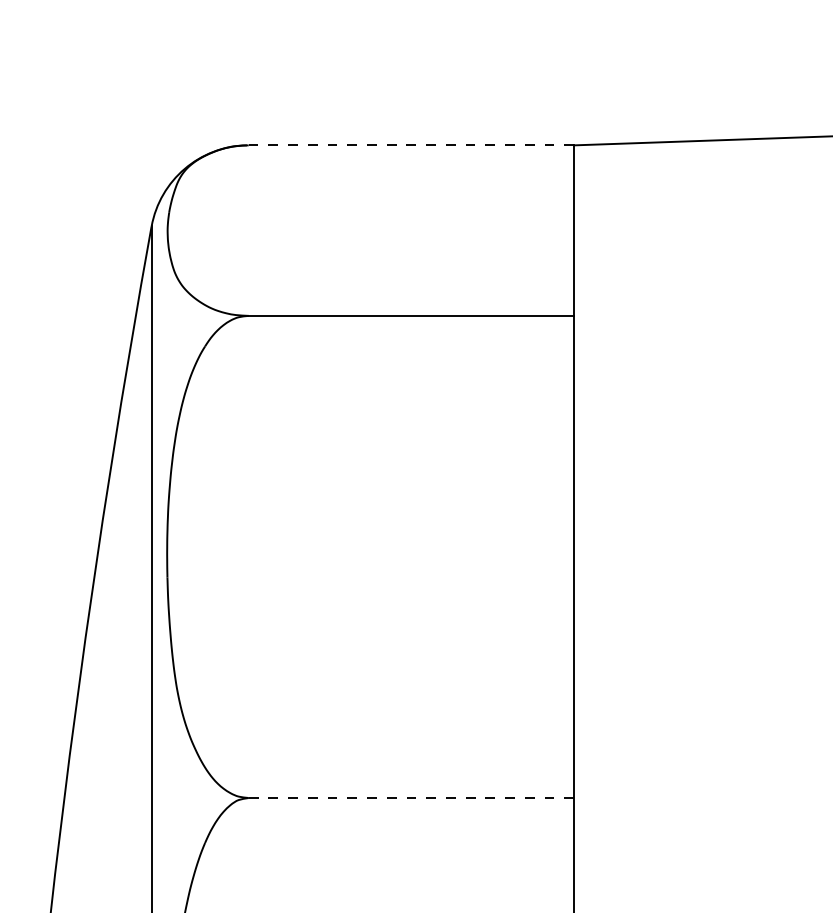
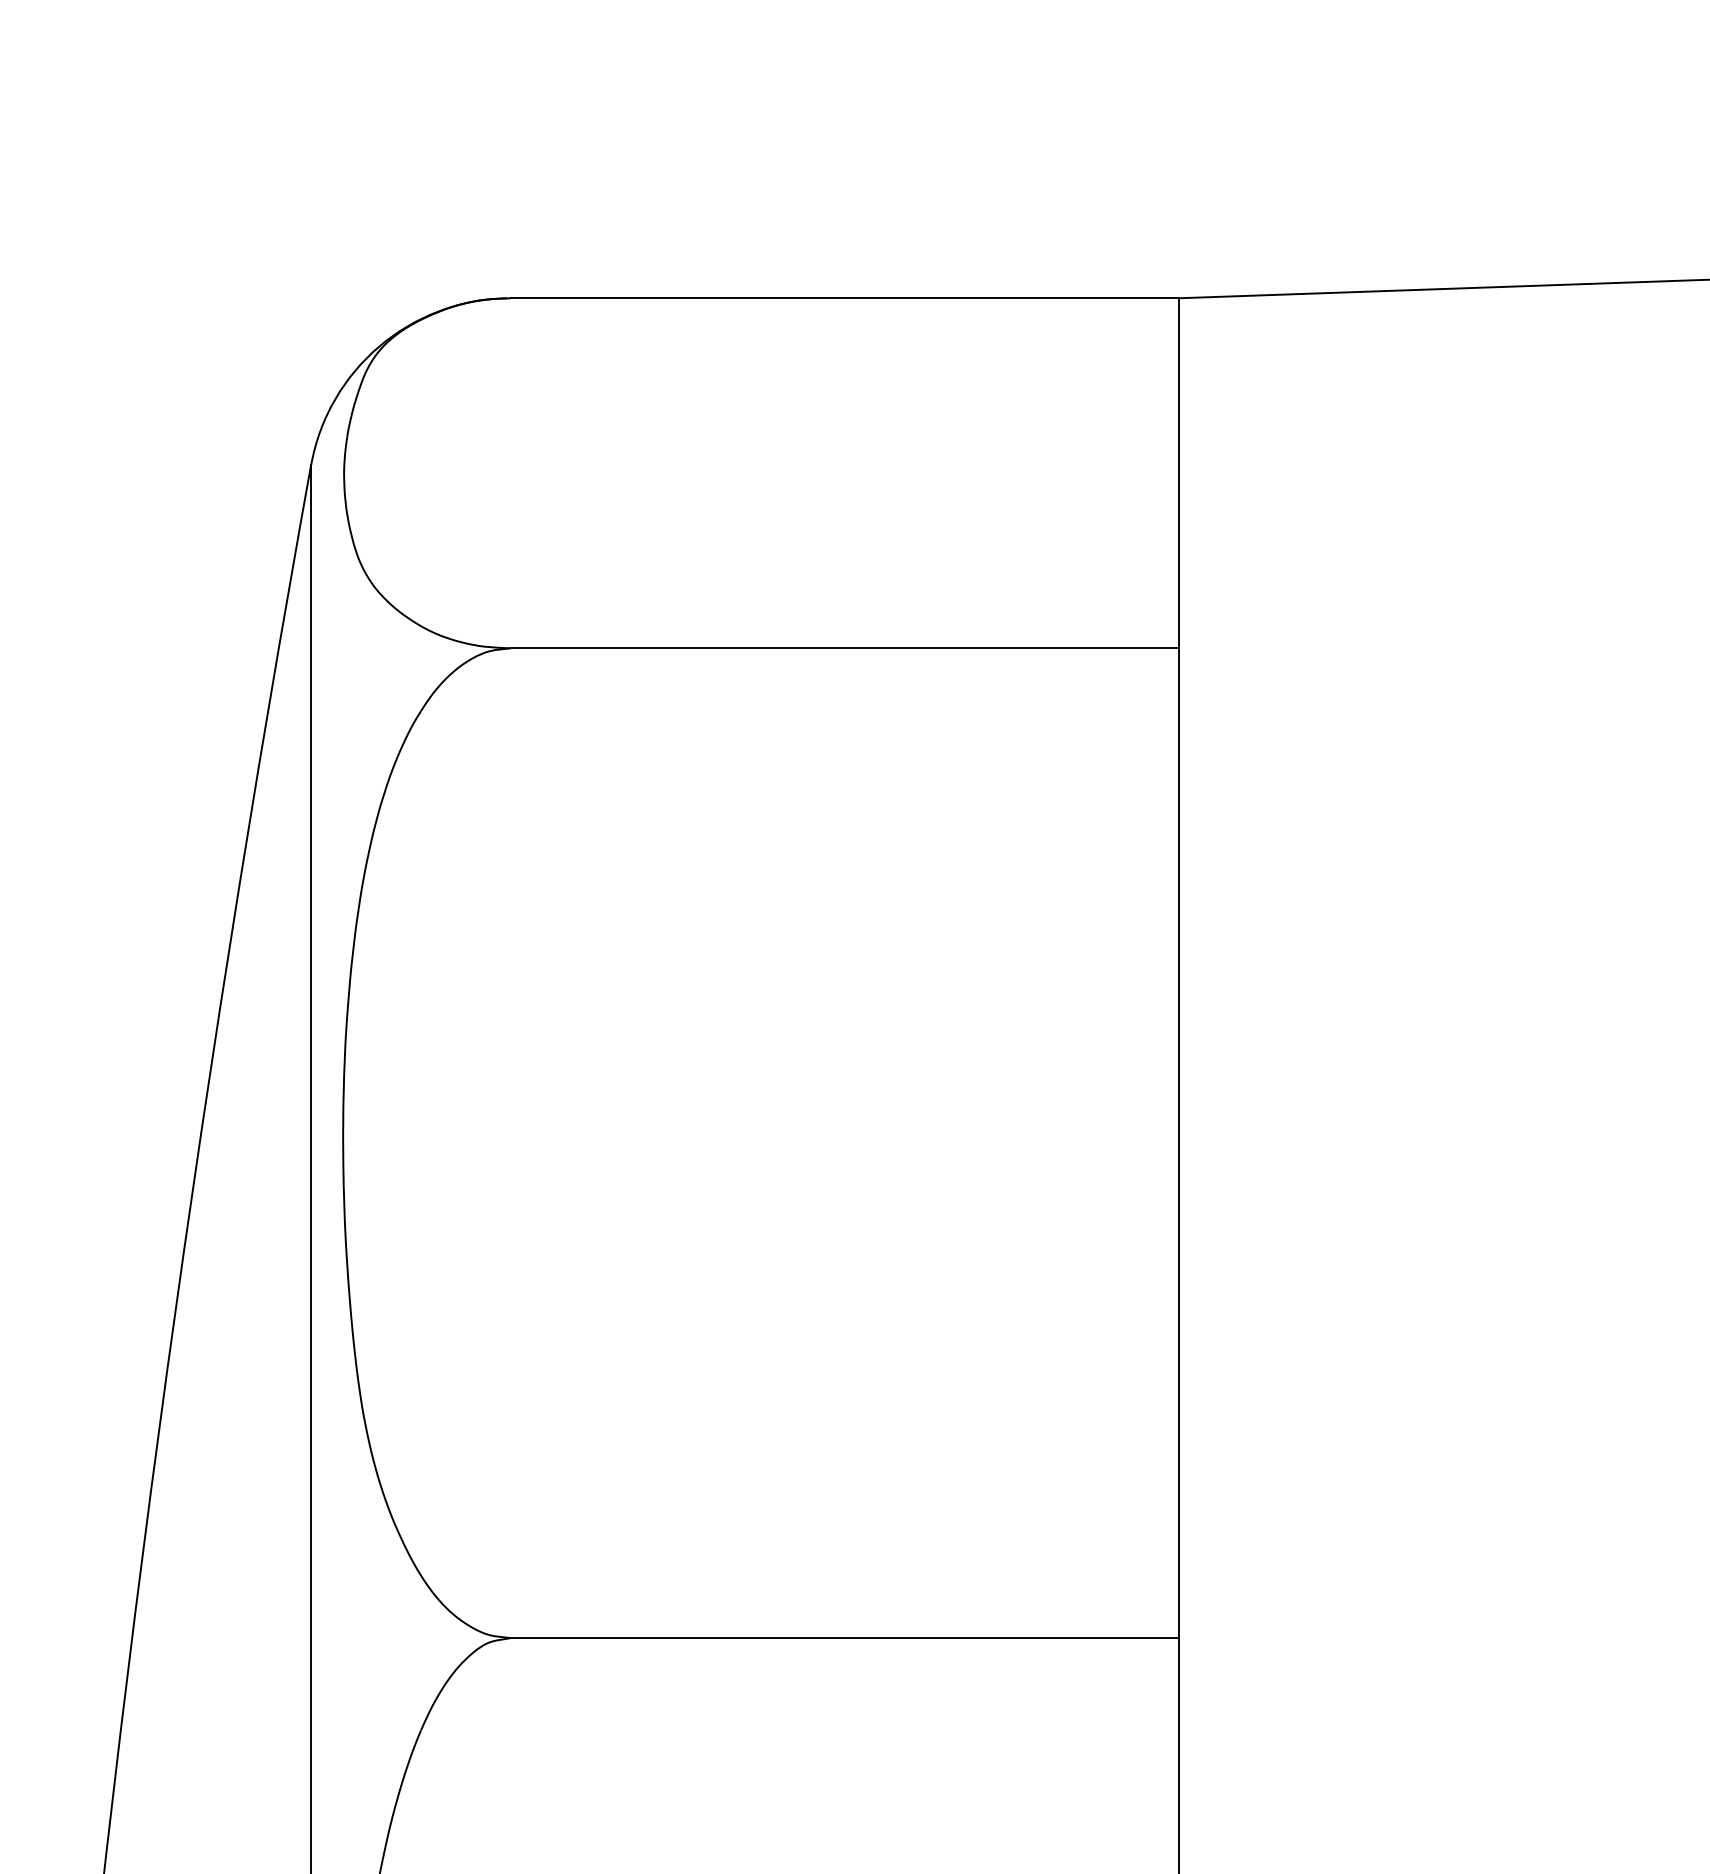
line: (411, 145) -> (844, 298), dashed -> solid
line: (411, 798) -> (844, 1639), dashed -> solid

